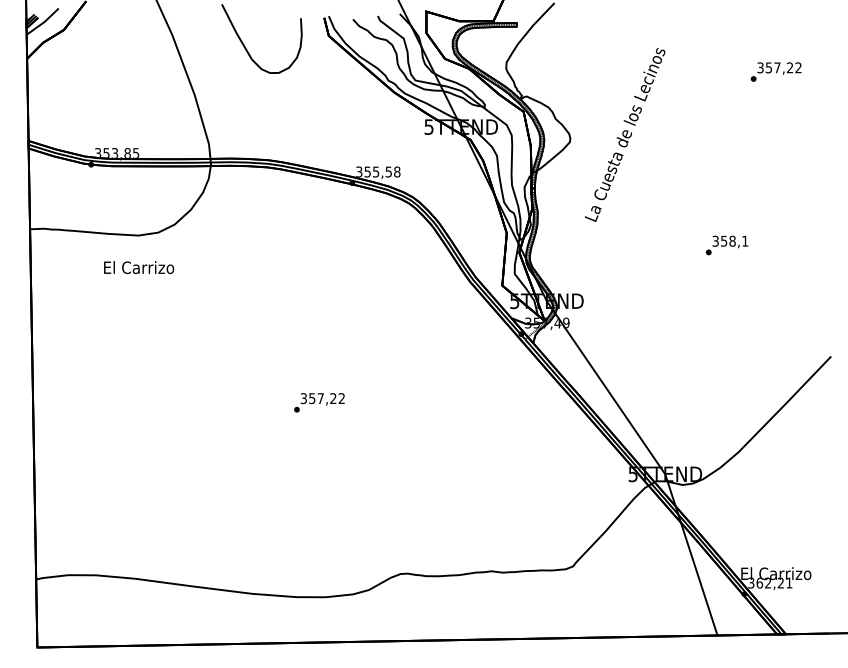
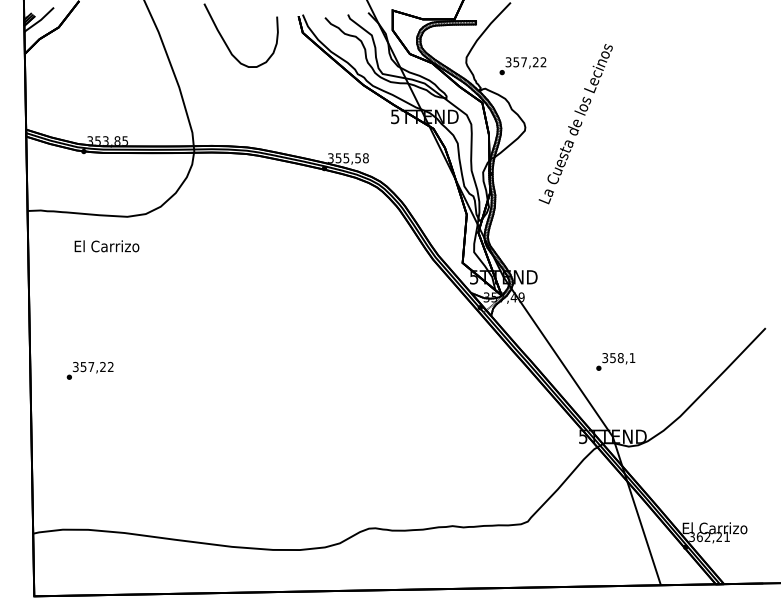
text: (775, 72) -> (522, 66), moved
text: (726, 244) -> (615, 361), moved
text: (138, 267) -> (106, 246), moved
text: (318, 402) -> (89, 370), moved

